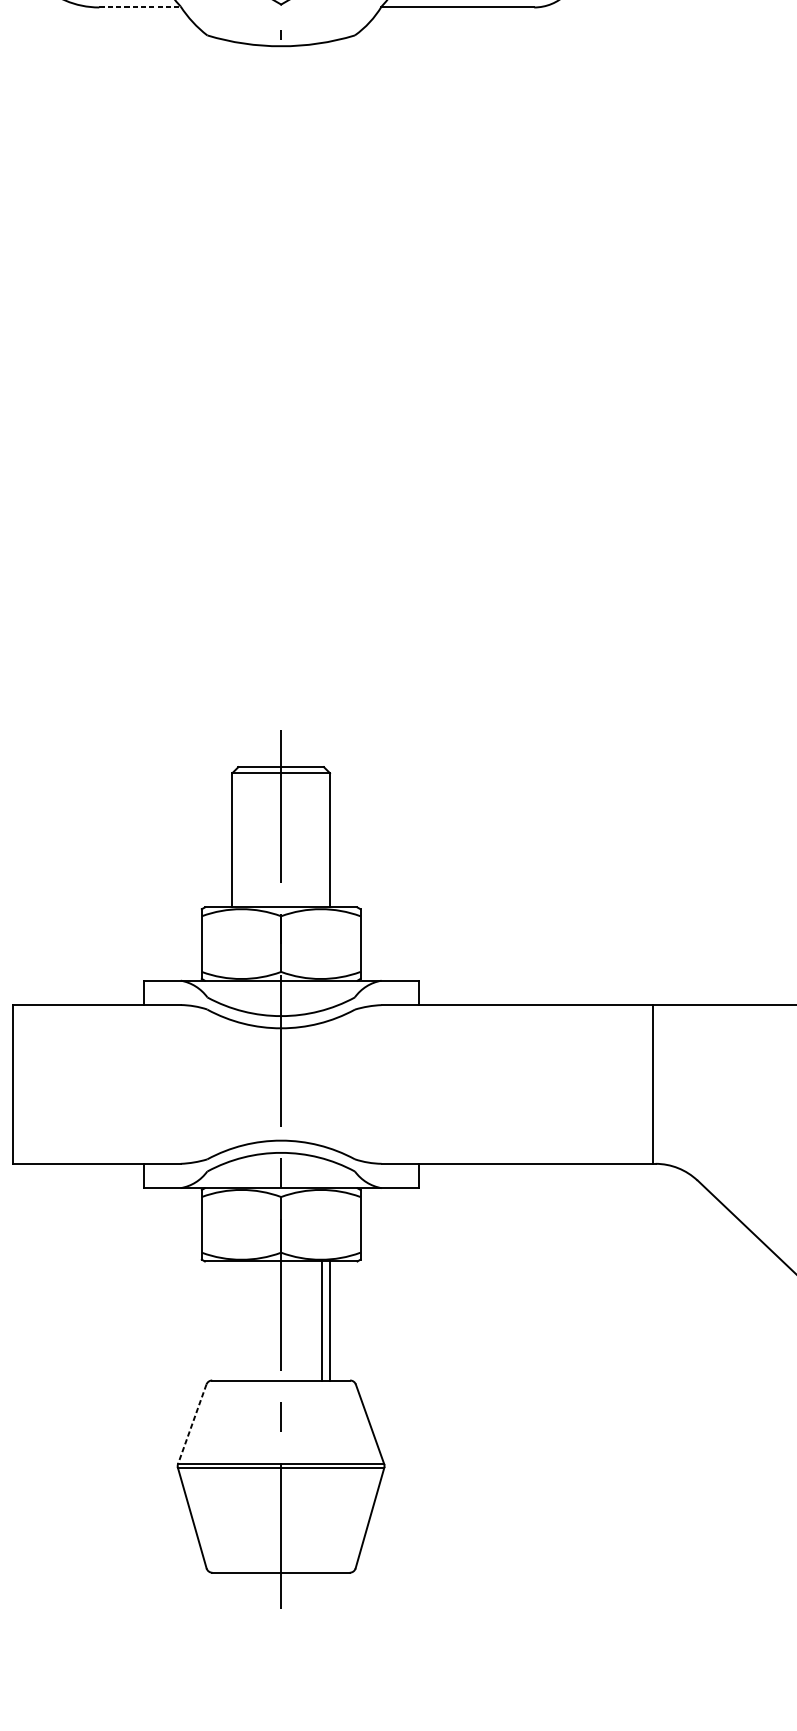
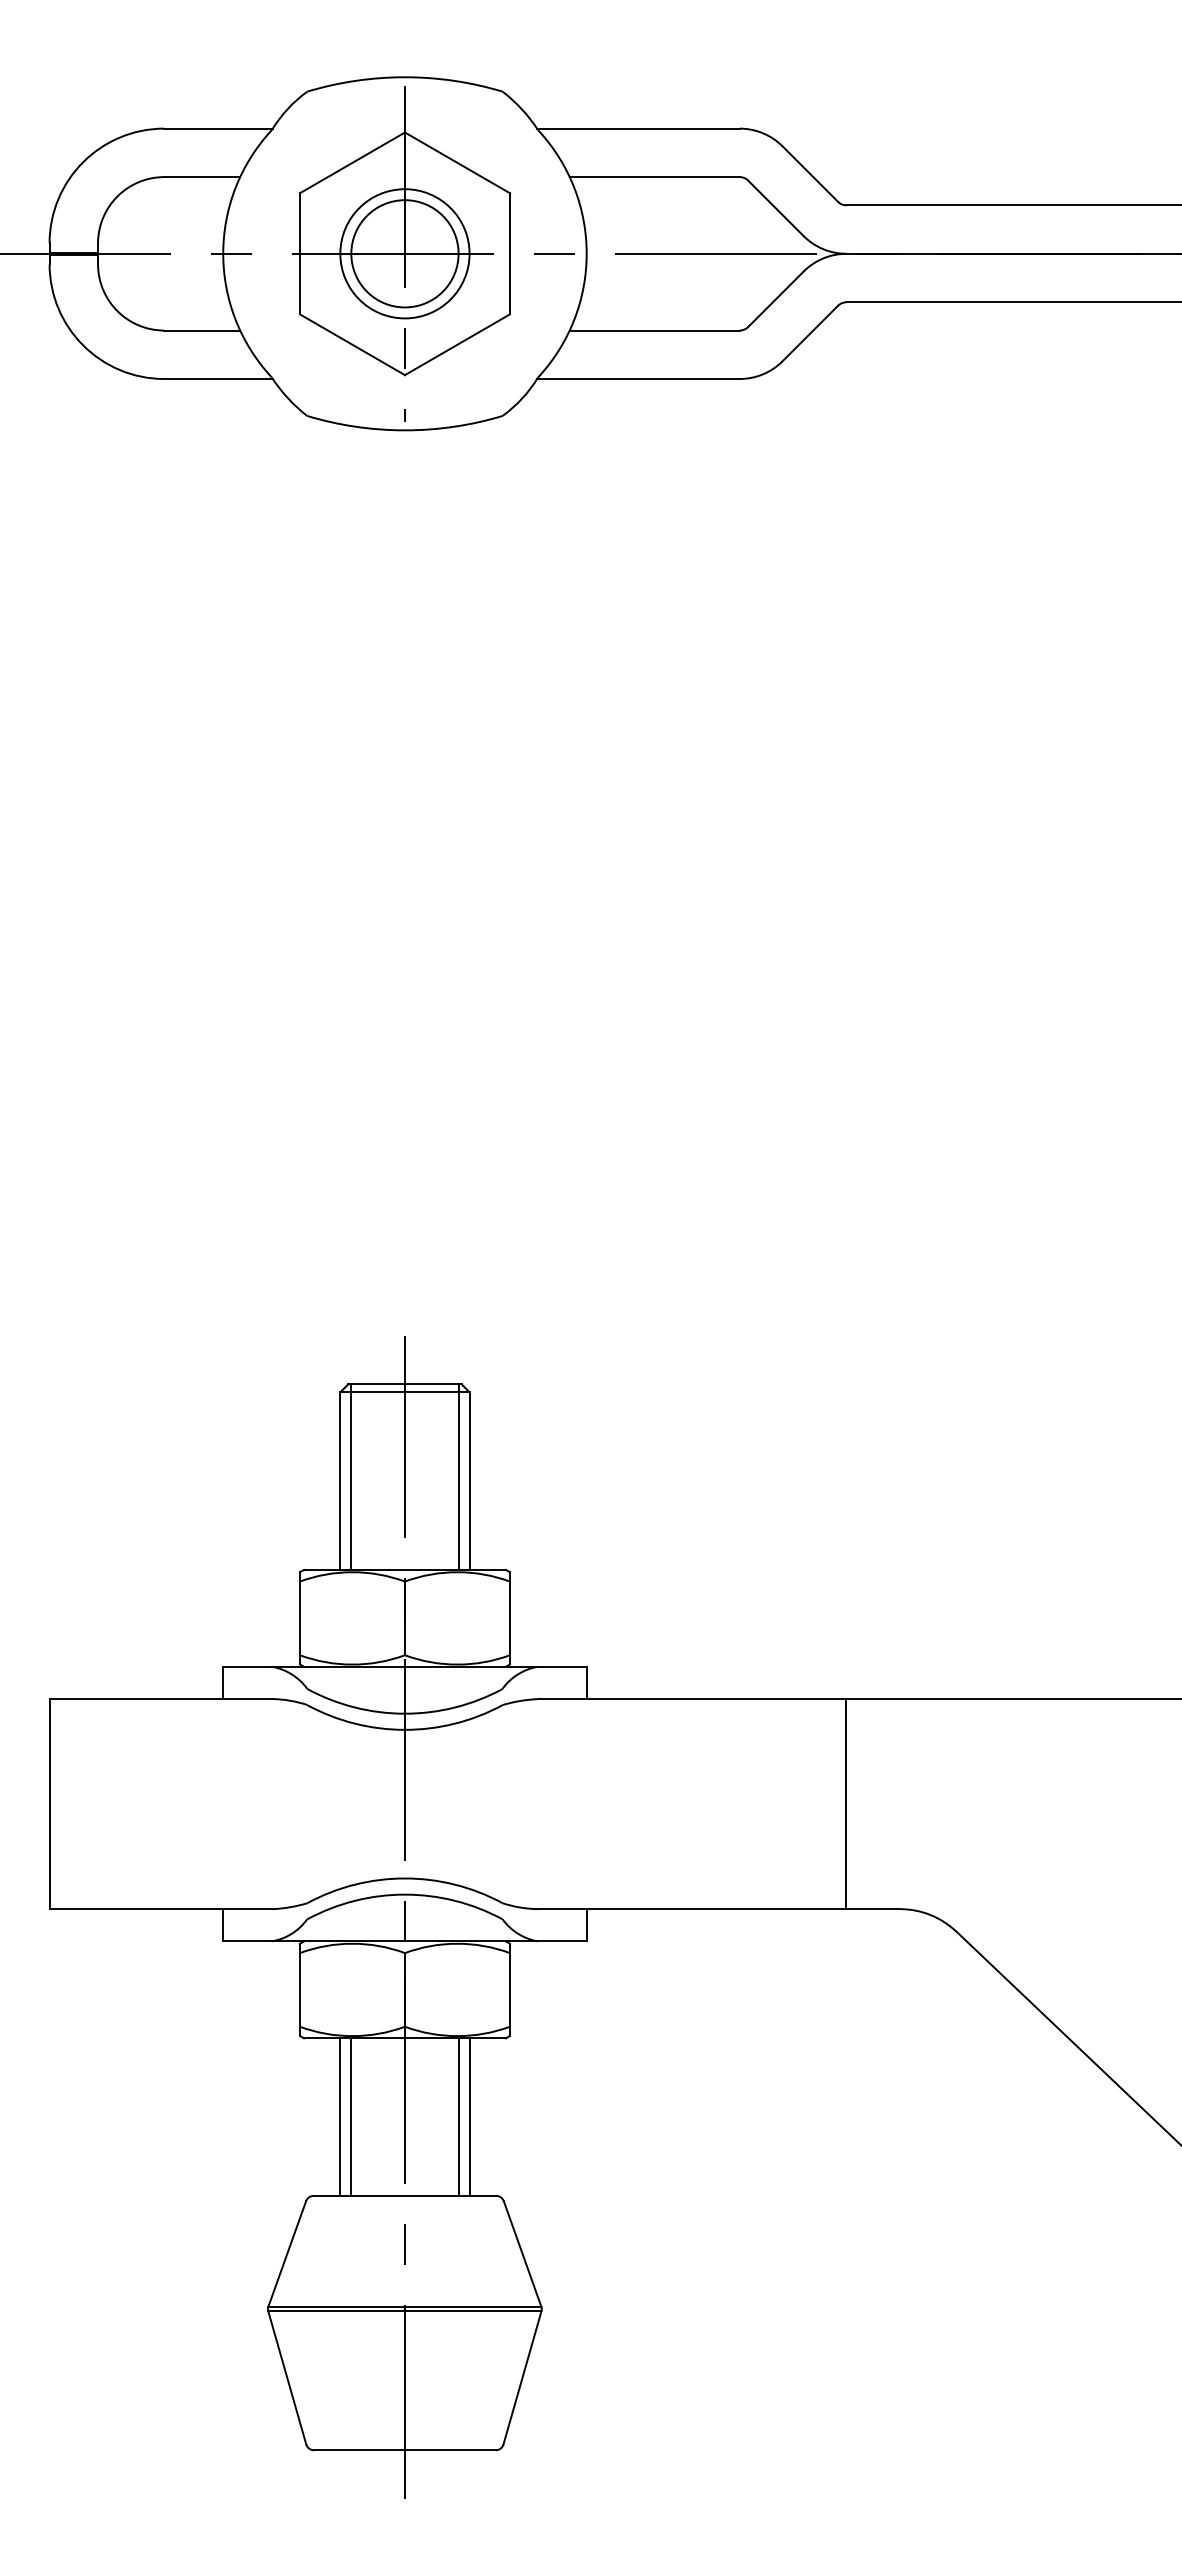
line: (141, 7) -> (219, 379), dashed -> solid
line: (240, 836) -> (351, 1476), added
line: (321, 836) -> (458, 1476), added
line: (652, 1084) -> (846, 1804), moved
line: (232, 1320) -> (340, 2116), added
line: (240, 1320) -> (351, 2116), added
line: (192, 1424) -> (287, 2253), dashed -> solid

